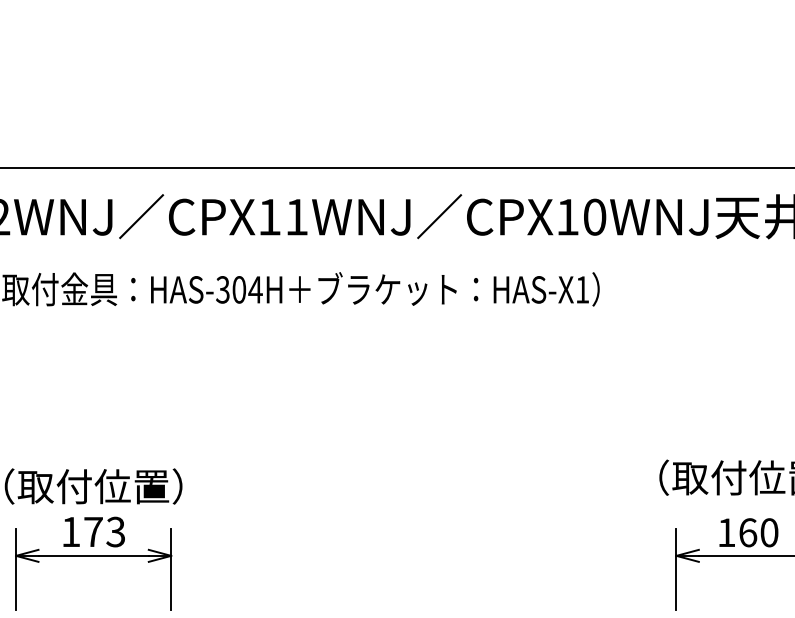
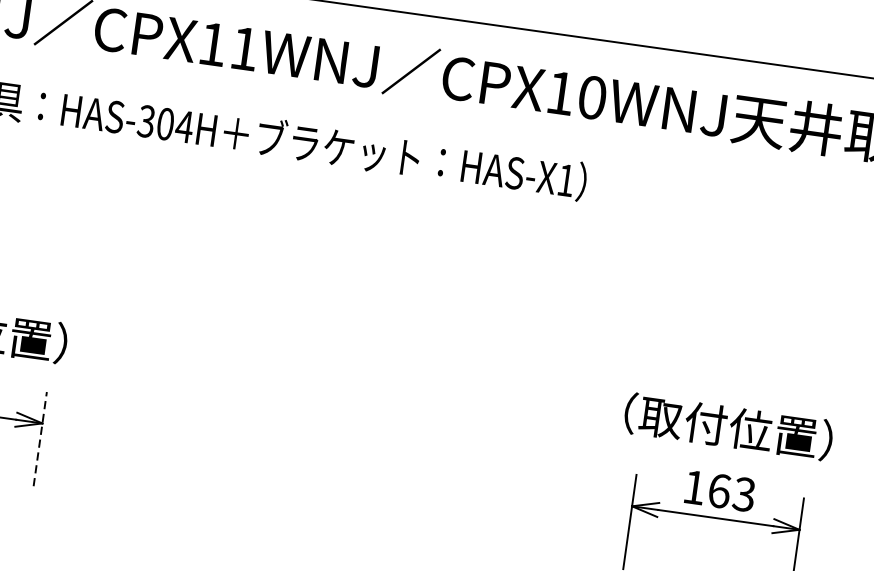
text: (769, 532) -> (744, 494), 160 -> 163
line: (171, 568) -> (40, 438), solid -> dashed

